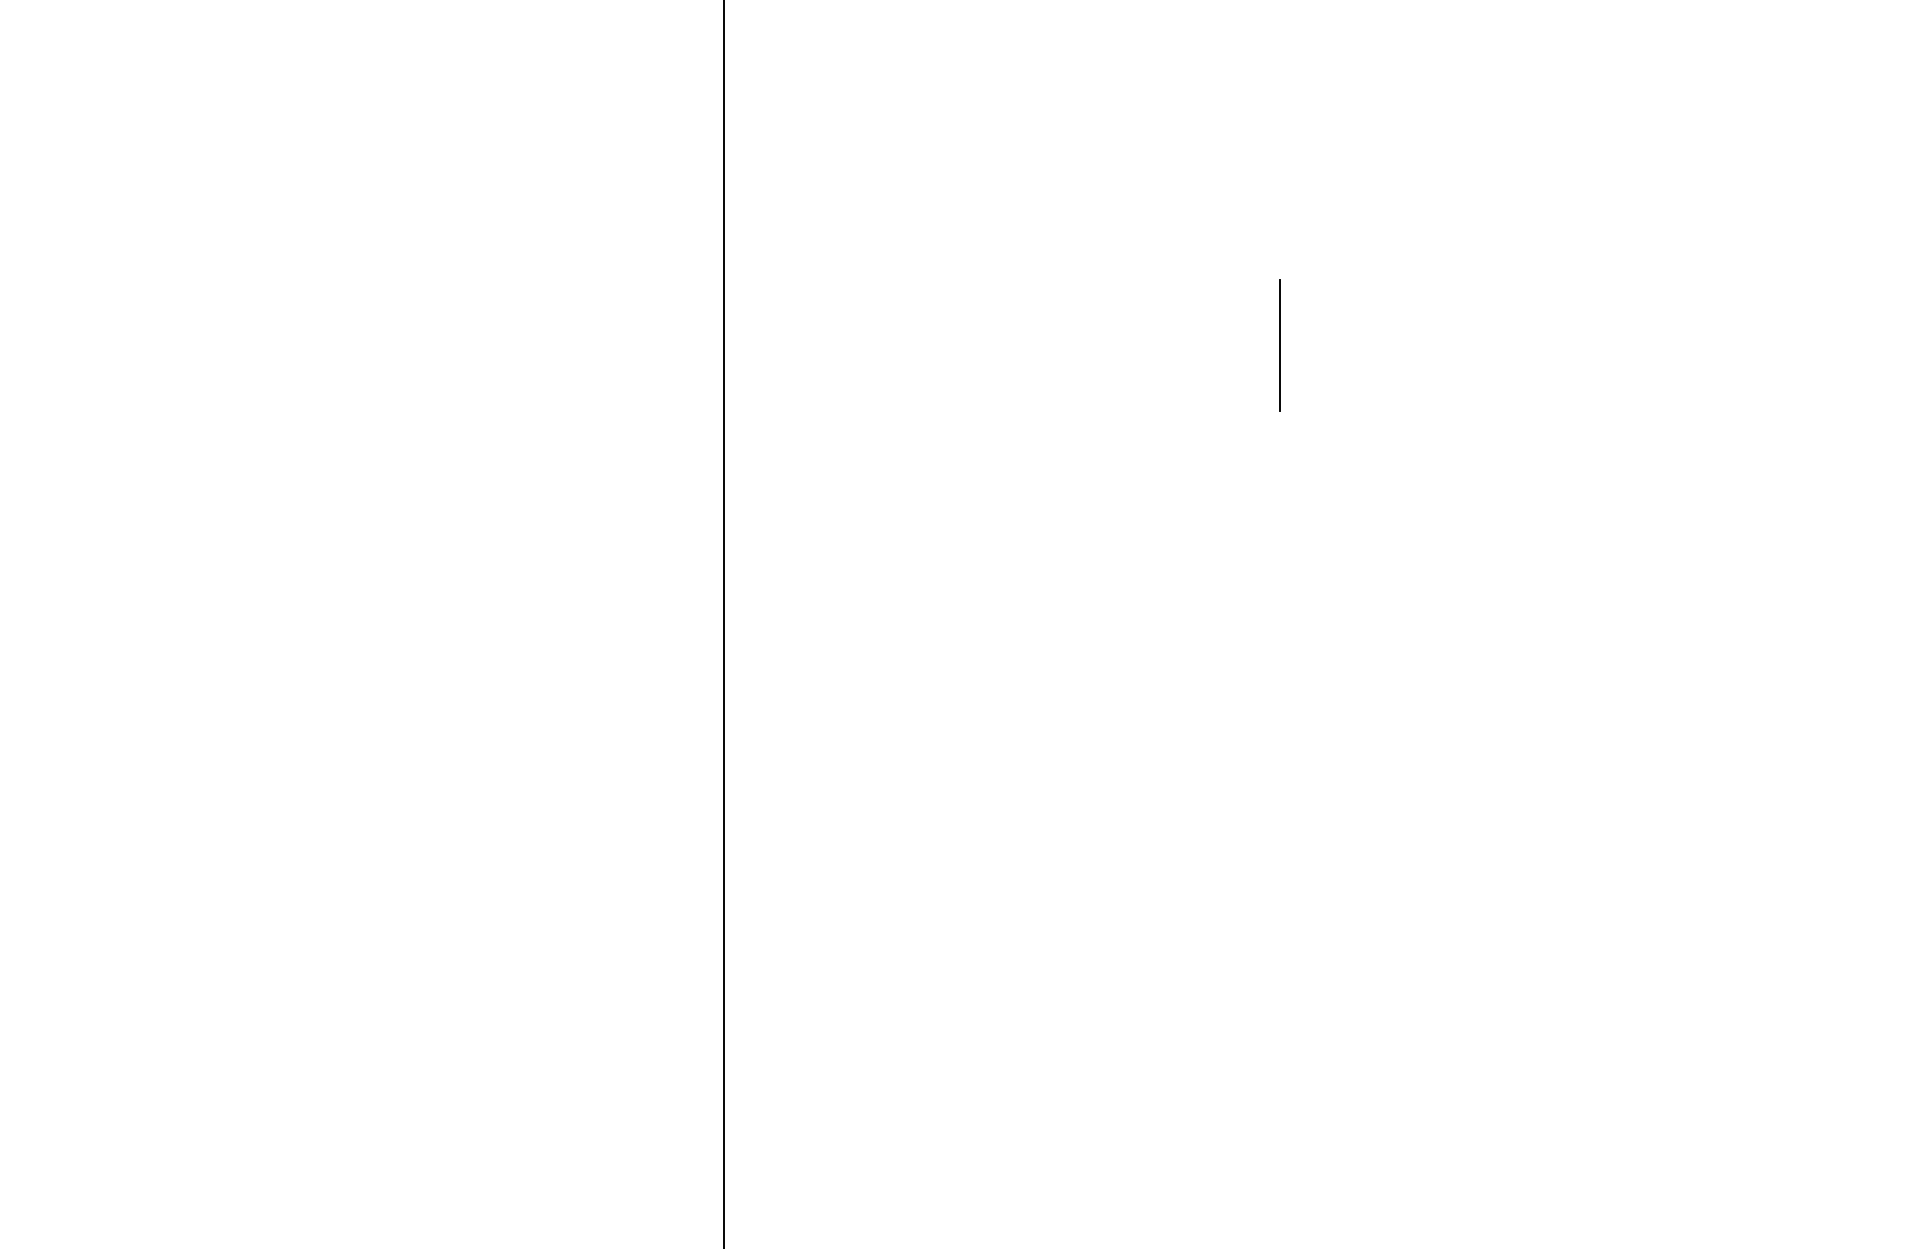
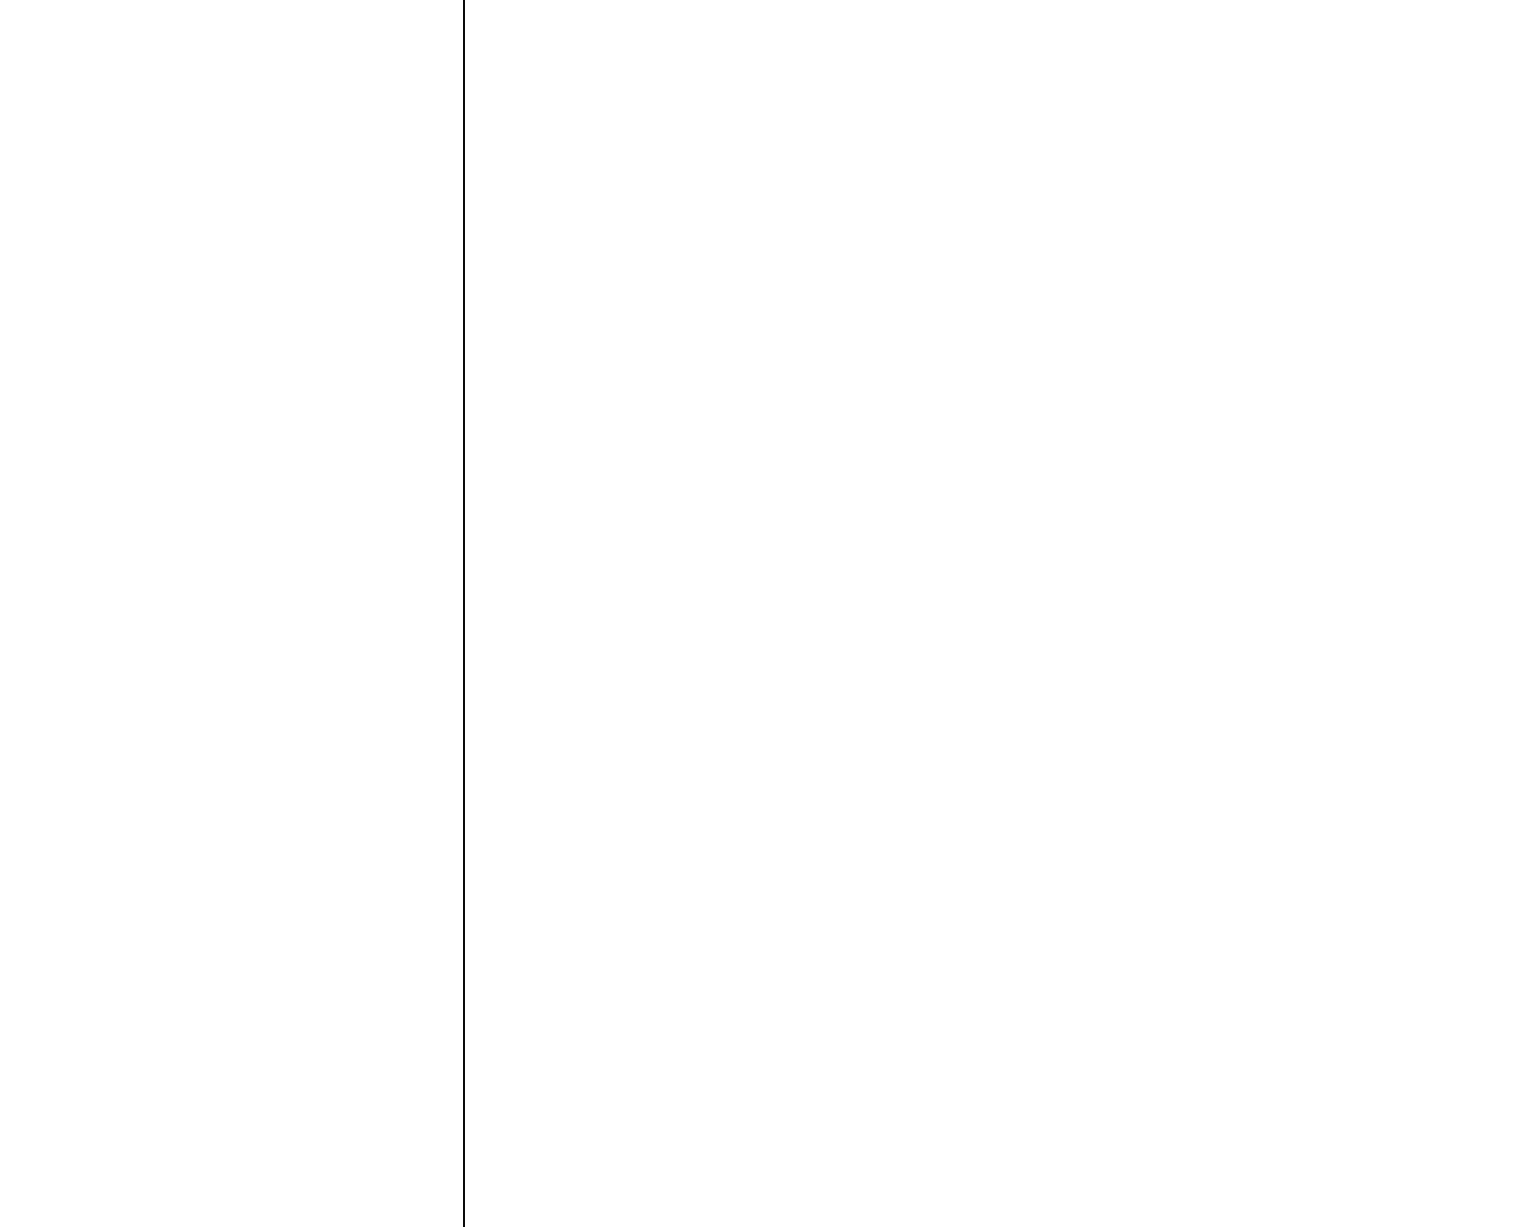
line: (1279, 345) -> (1019, 253), removed

